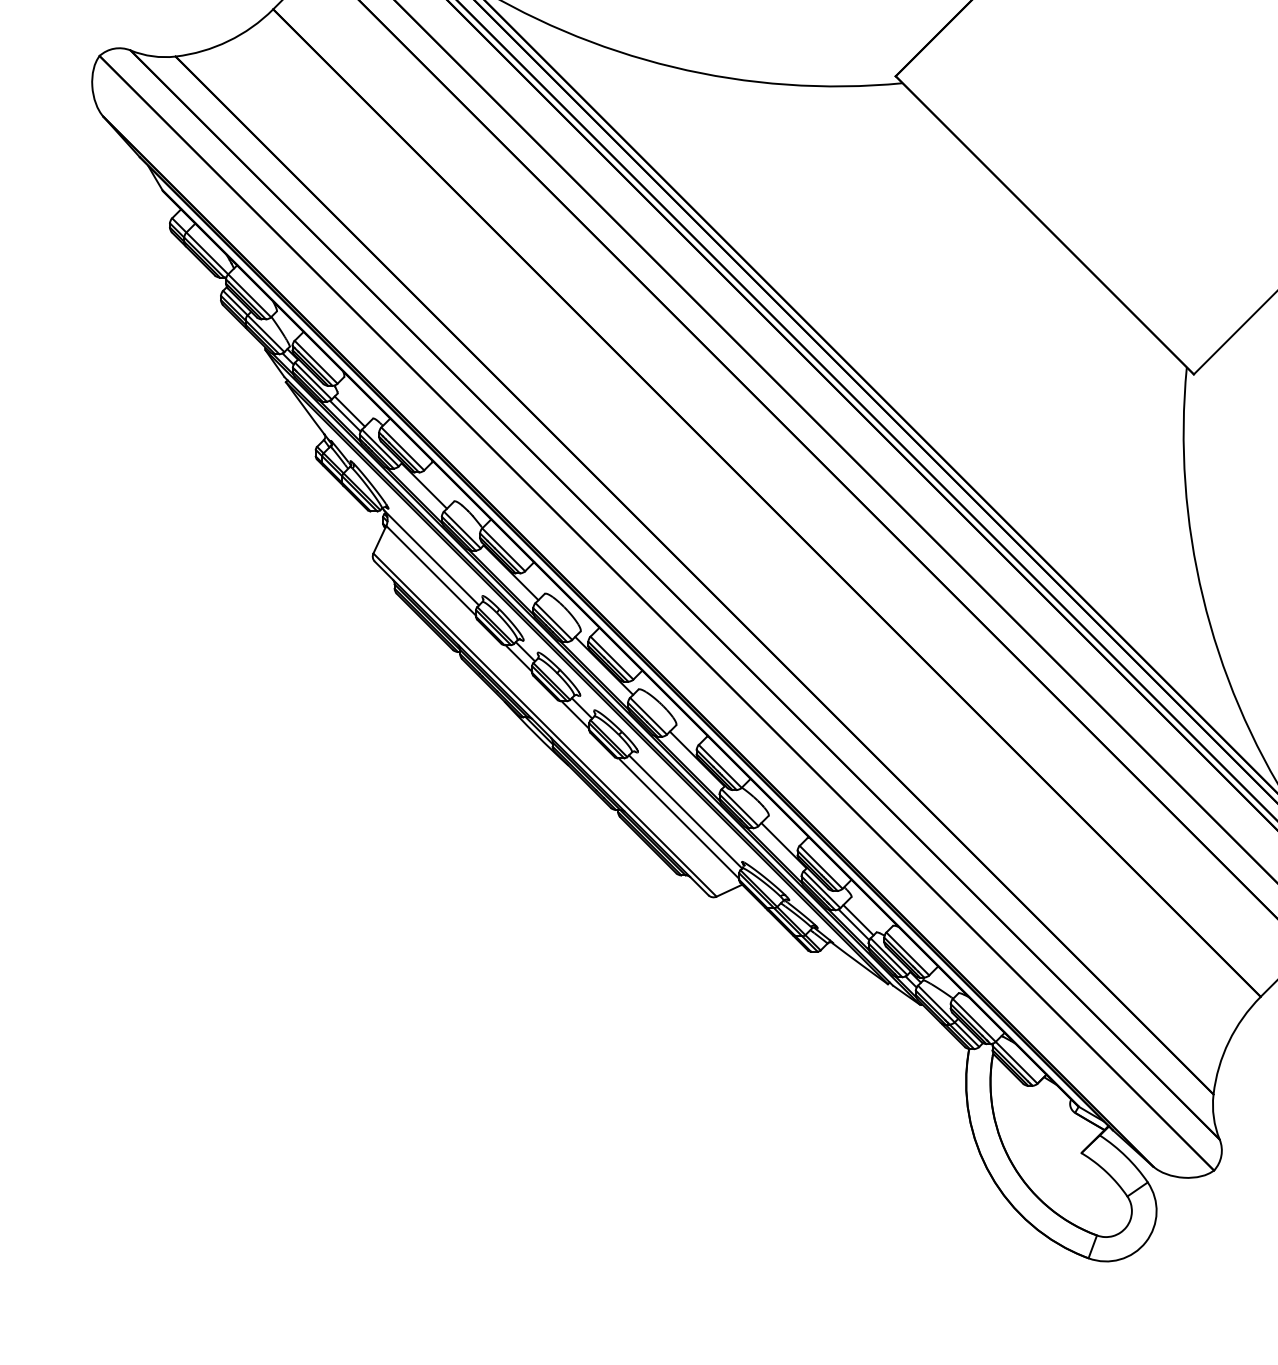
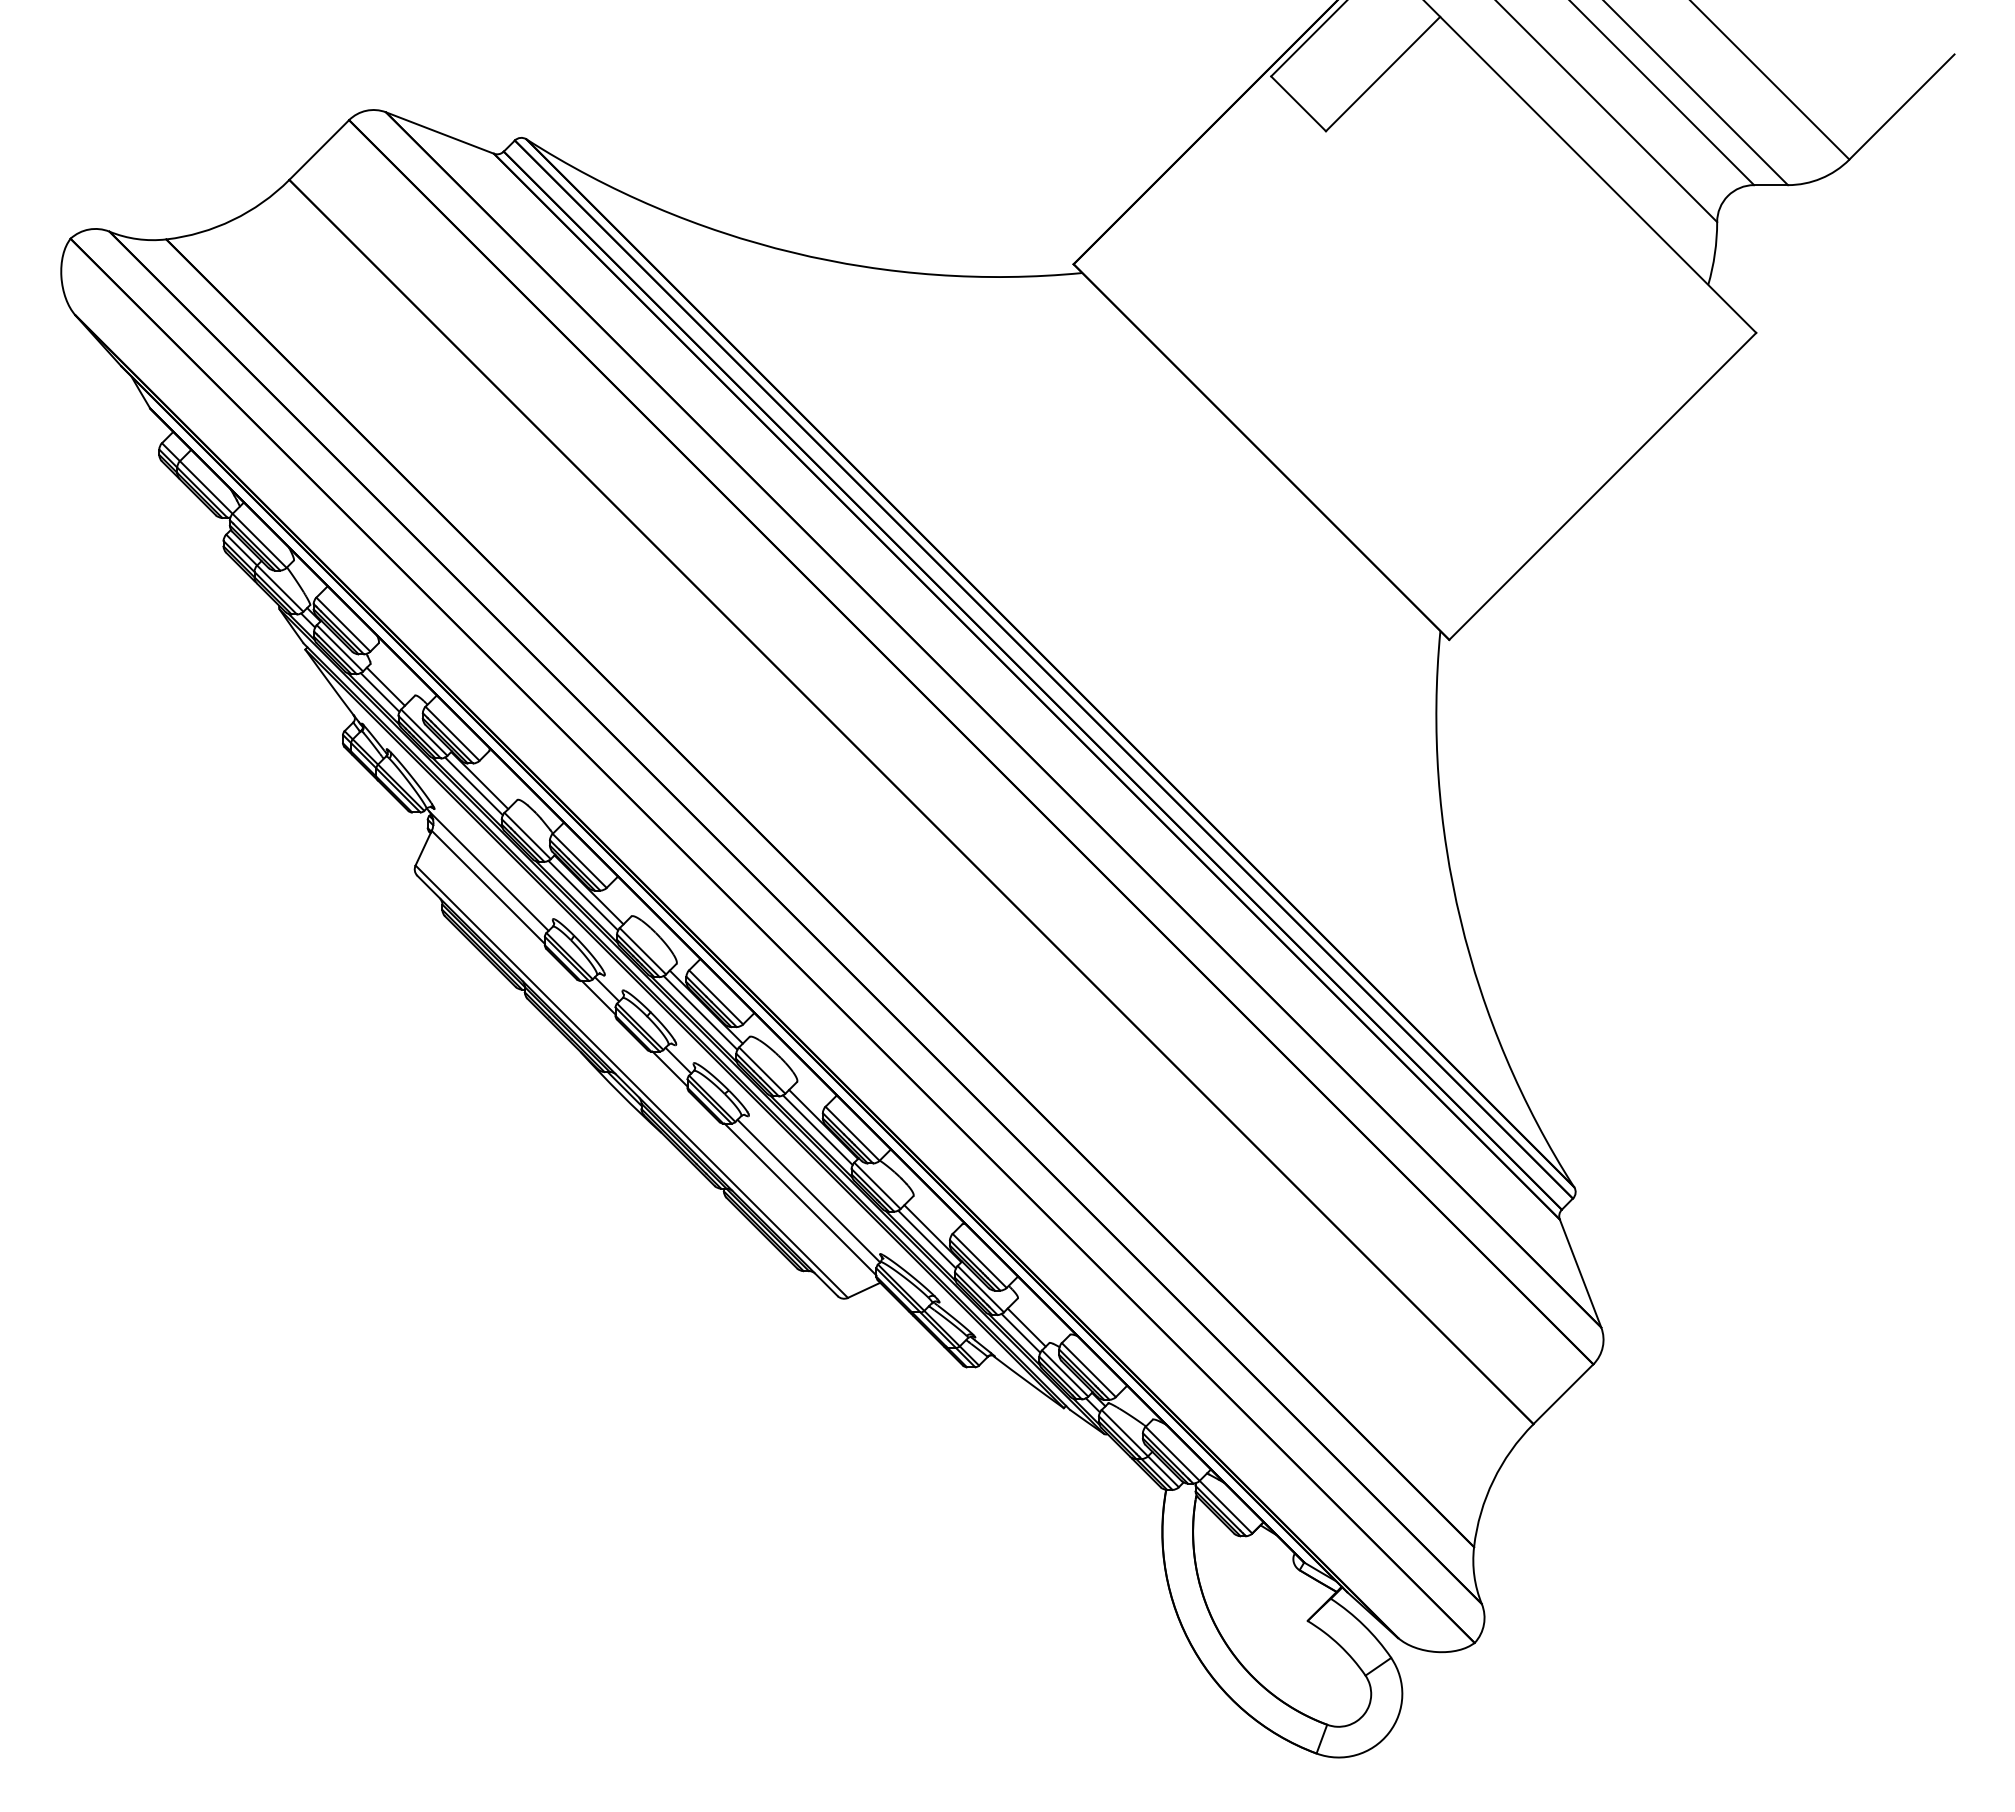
line: (419, 490) -> (473, 786), added
line: (506, 577) -> (583, 895), added
line: (599, 670) -> (700, 1012), added
line: (692, 763) -> (817, 1130), added
line: (779, 850) -> (927, 1239), added

